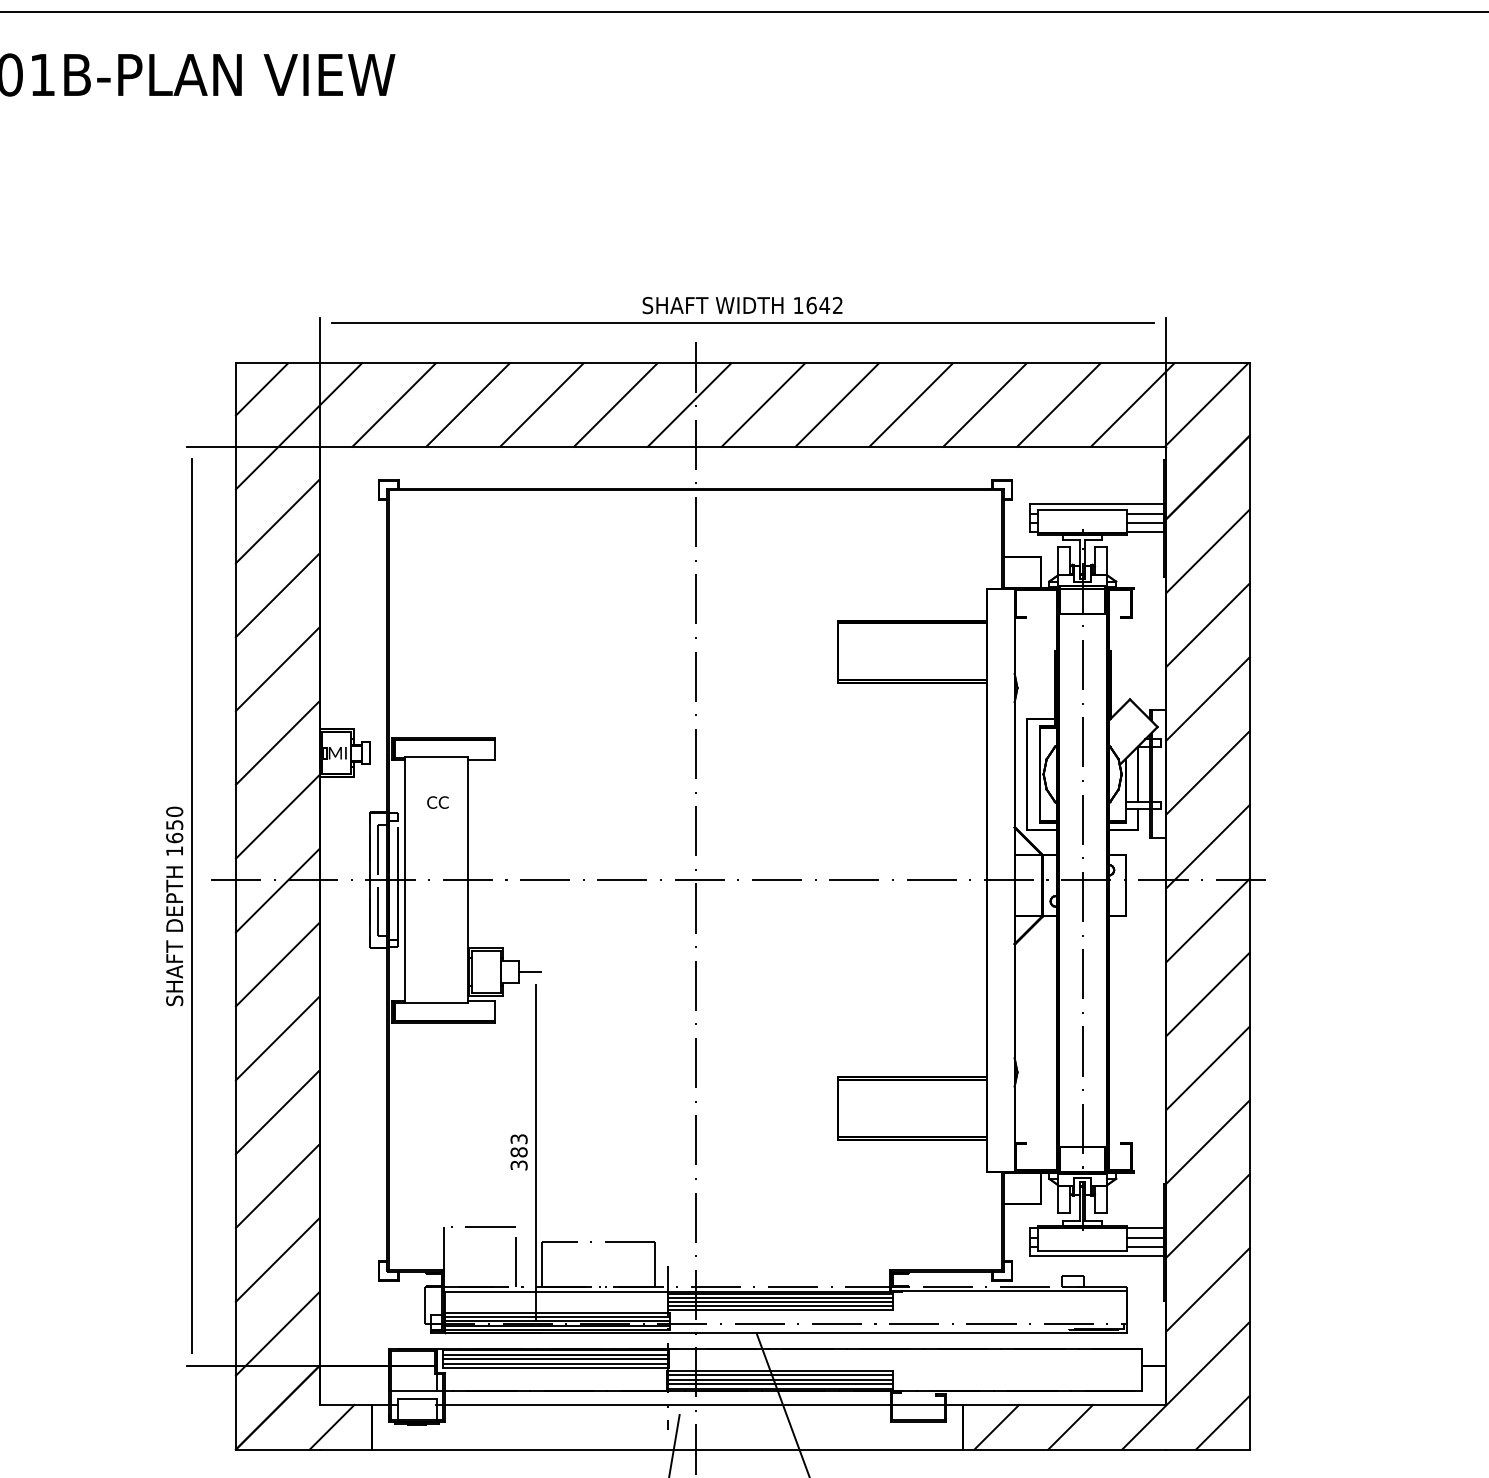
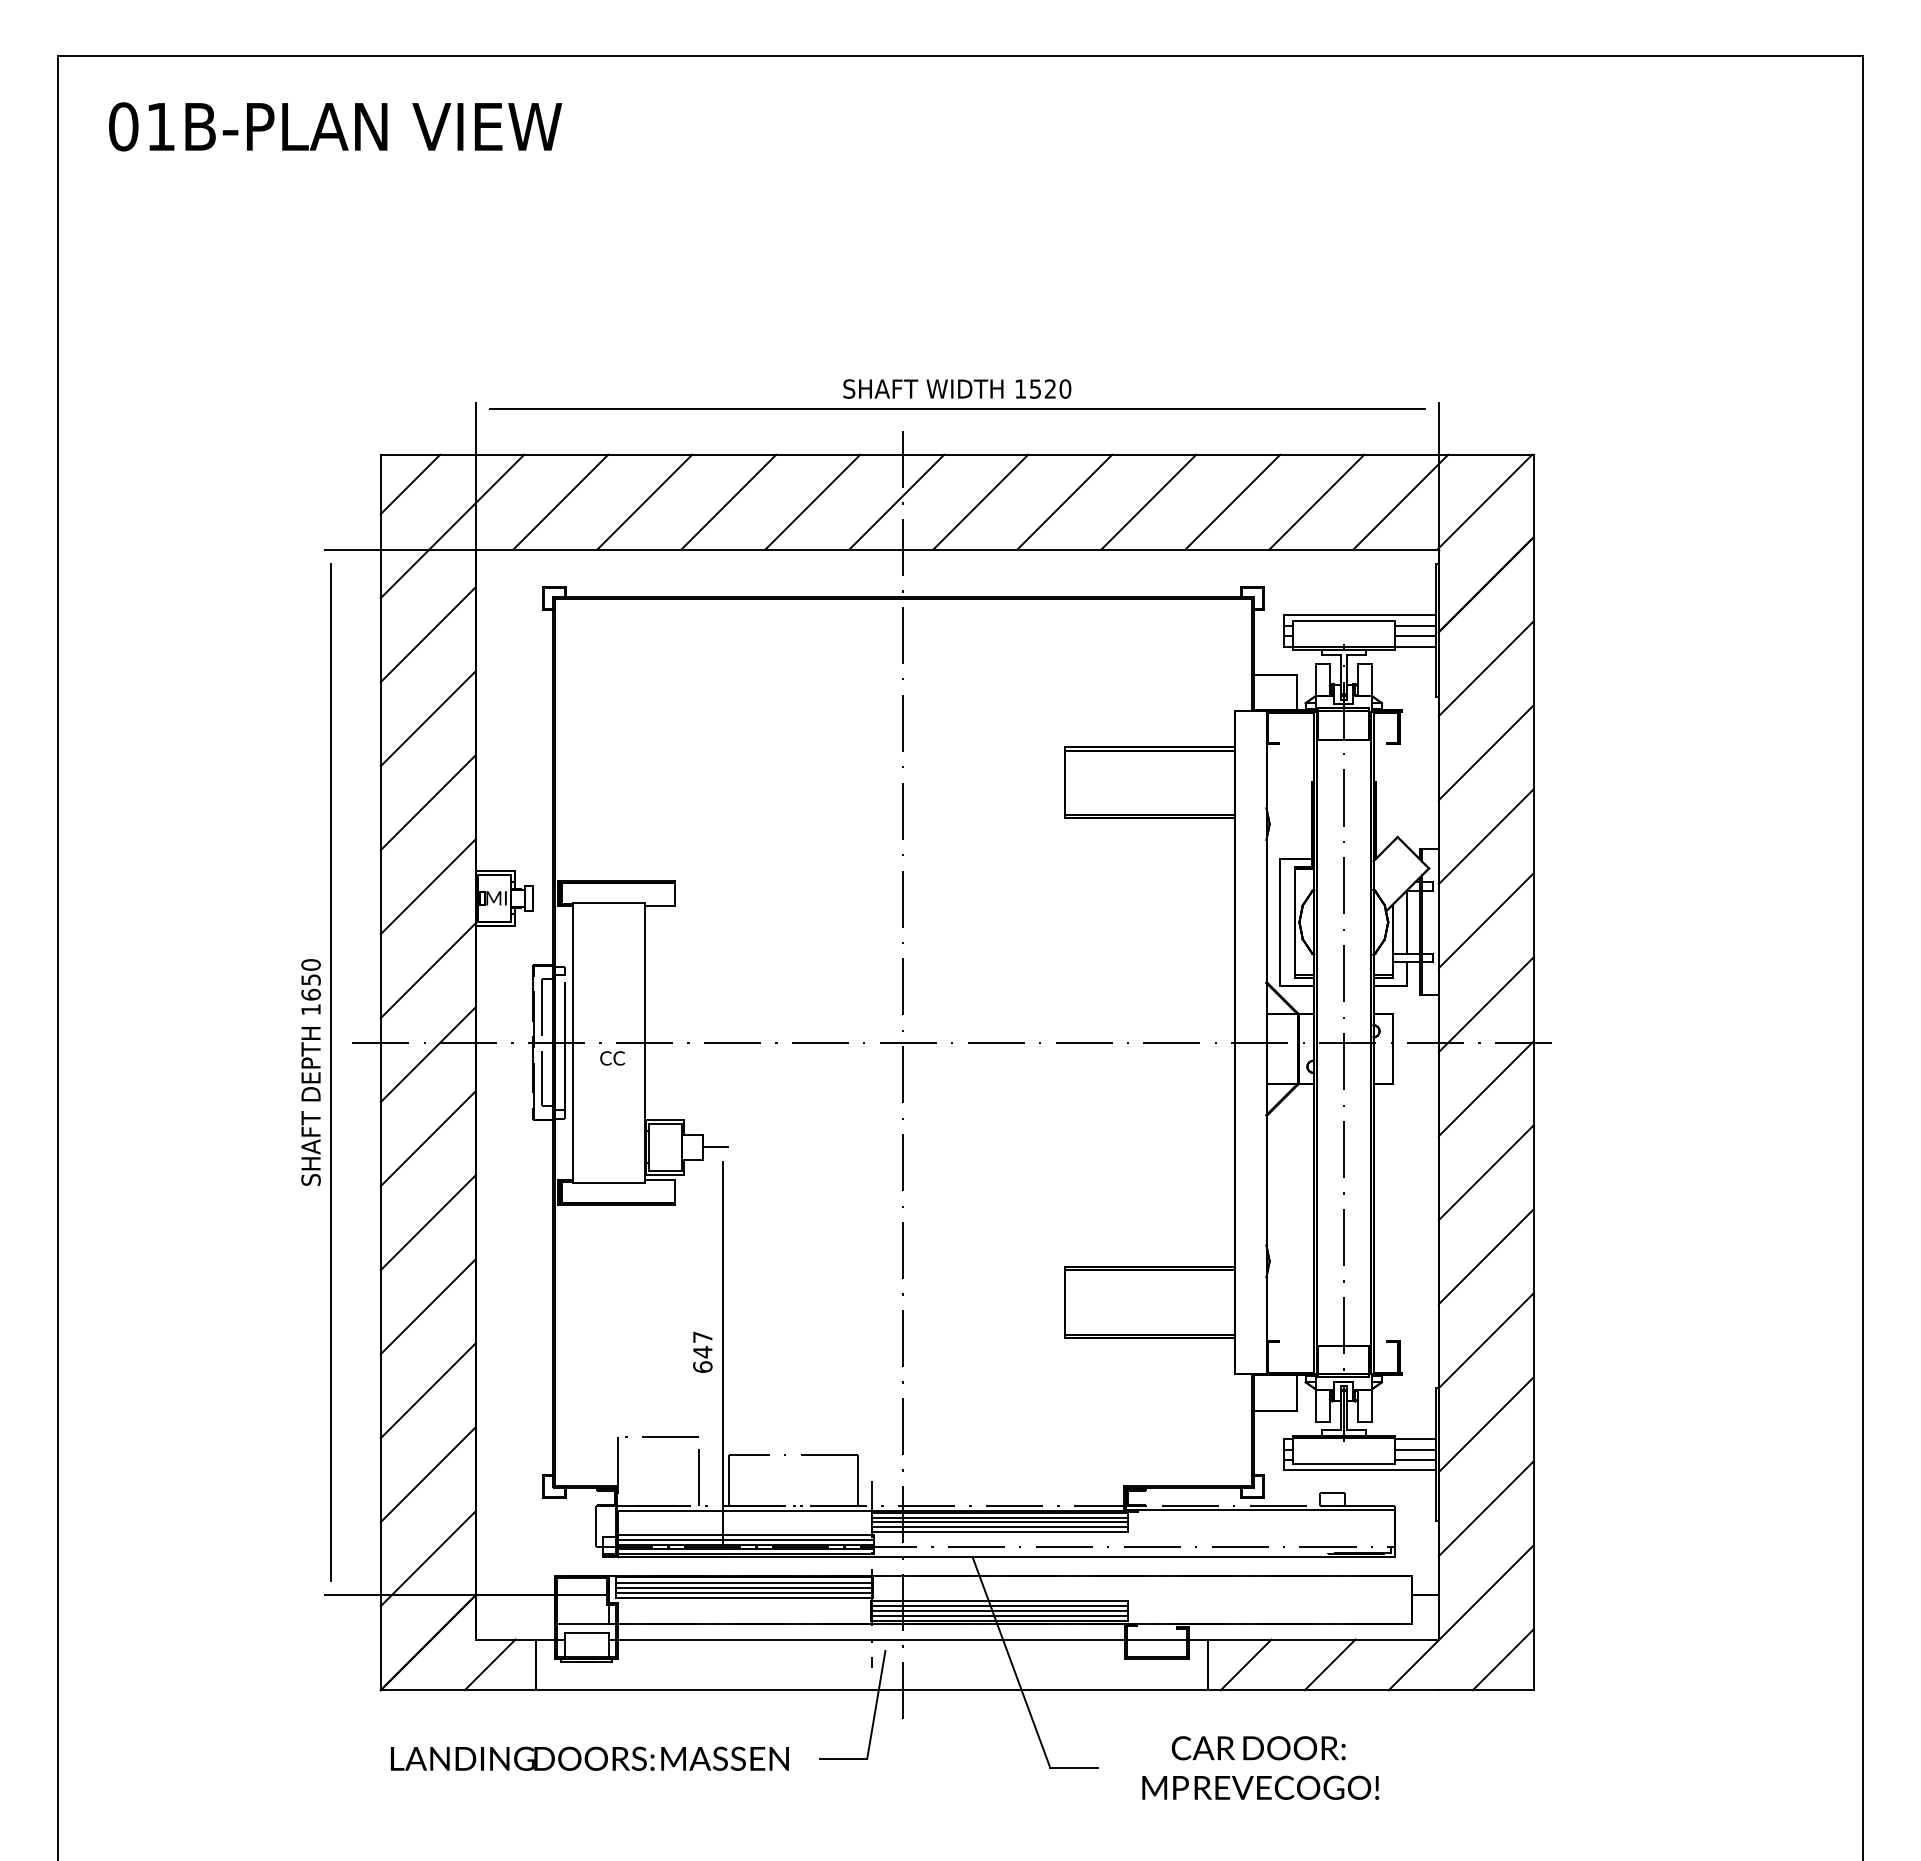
text: (824, 305) -> (1050, 388), 1642 -> 1520
text: (437, 802) -> (612, 1058), moved
text: (518, 1151) -> (702, 1351), 383 -> 647

